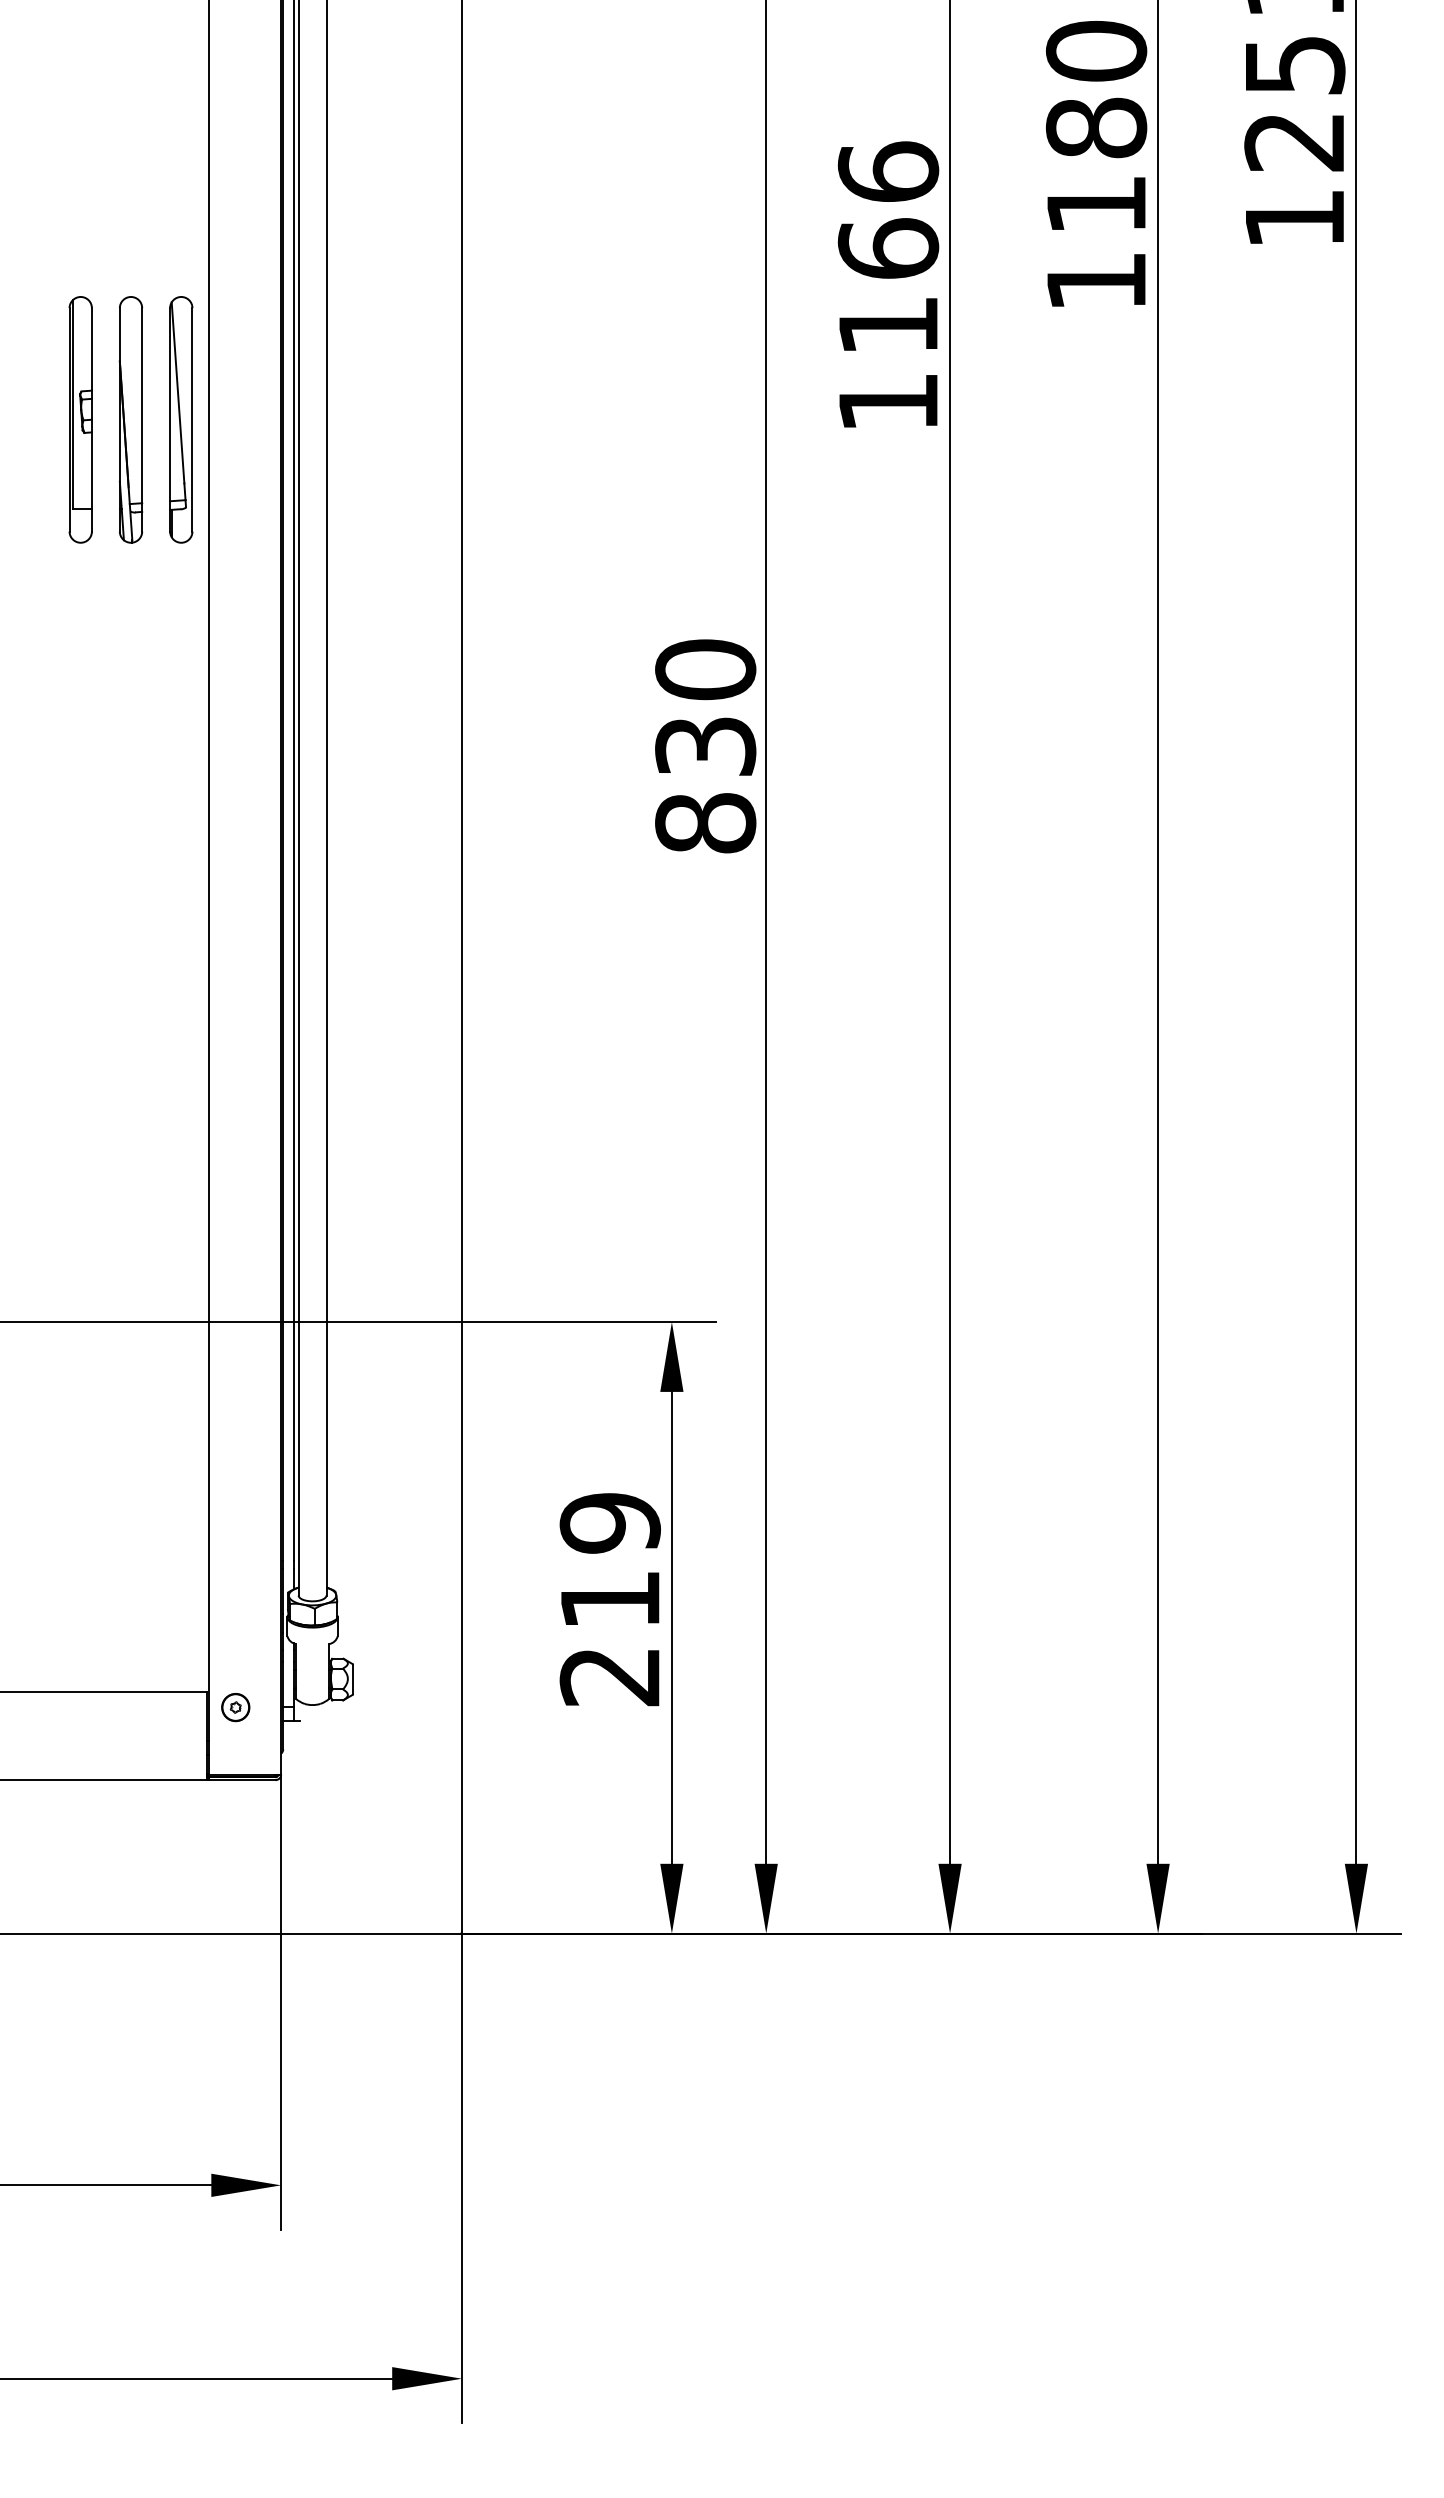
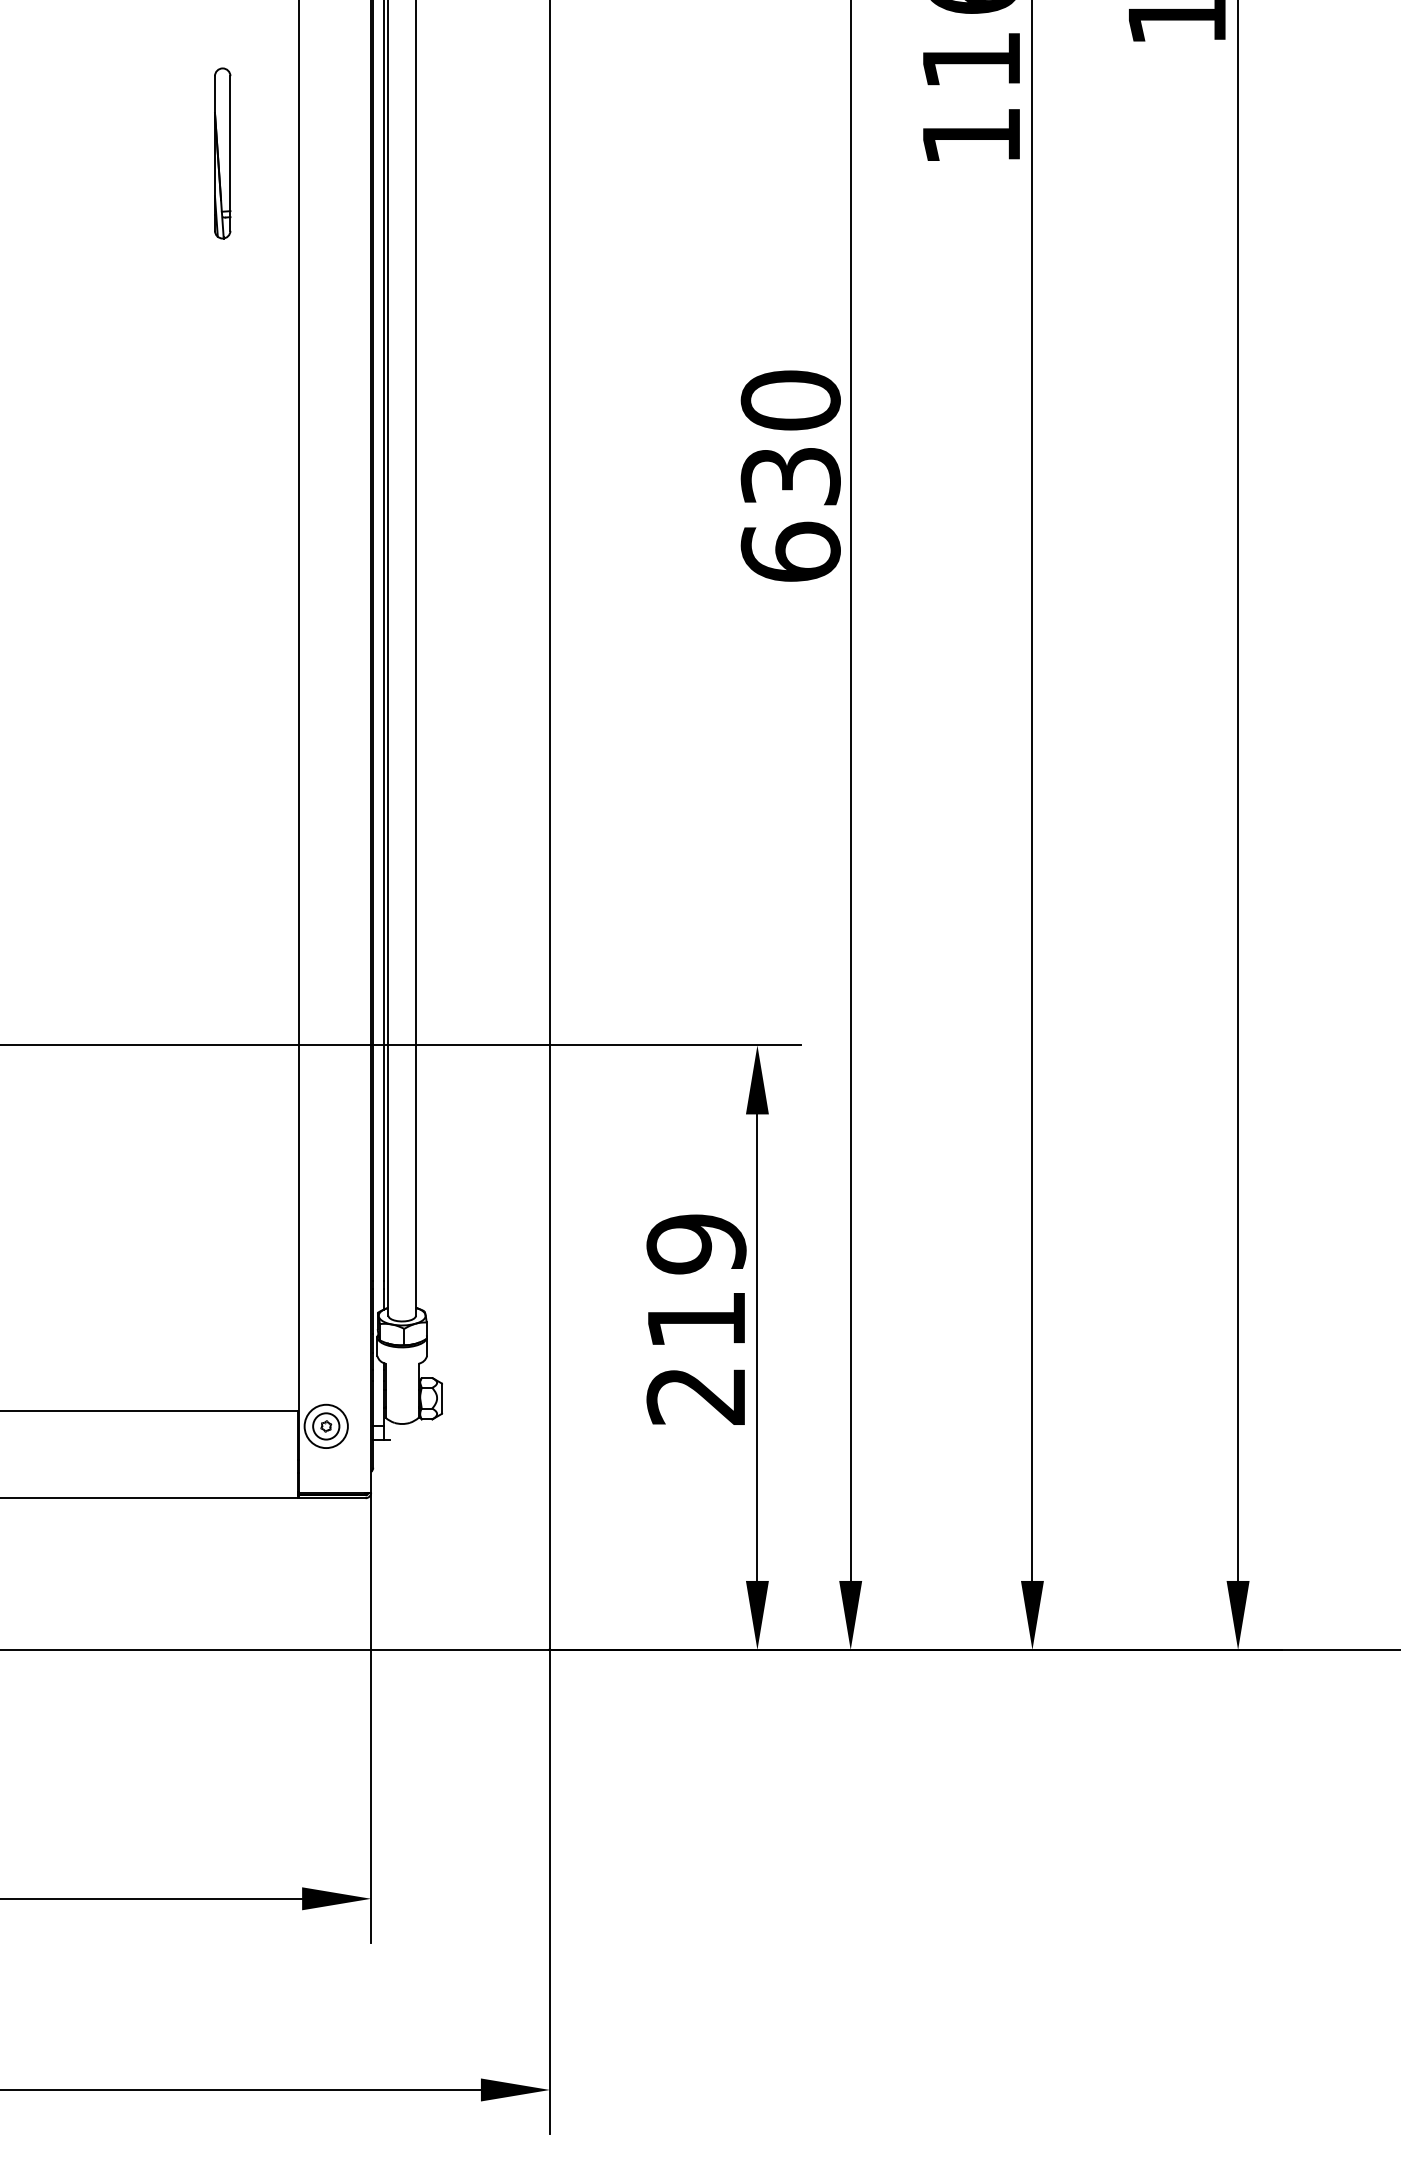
part: (80, 419) -> (172, 153), removed
part: (130, 419) -> (222, 153), size x0.7
part: (181, 419) -> (272, 153), removed
text: (705, 822) -> (790, 551), 830 -> 630
circle: (235, 1707) -> (326, 1426), size x1.6

